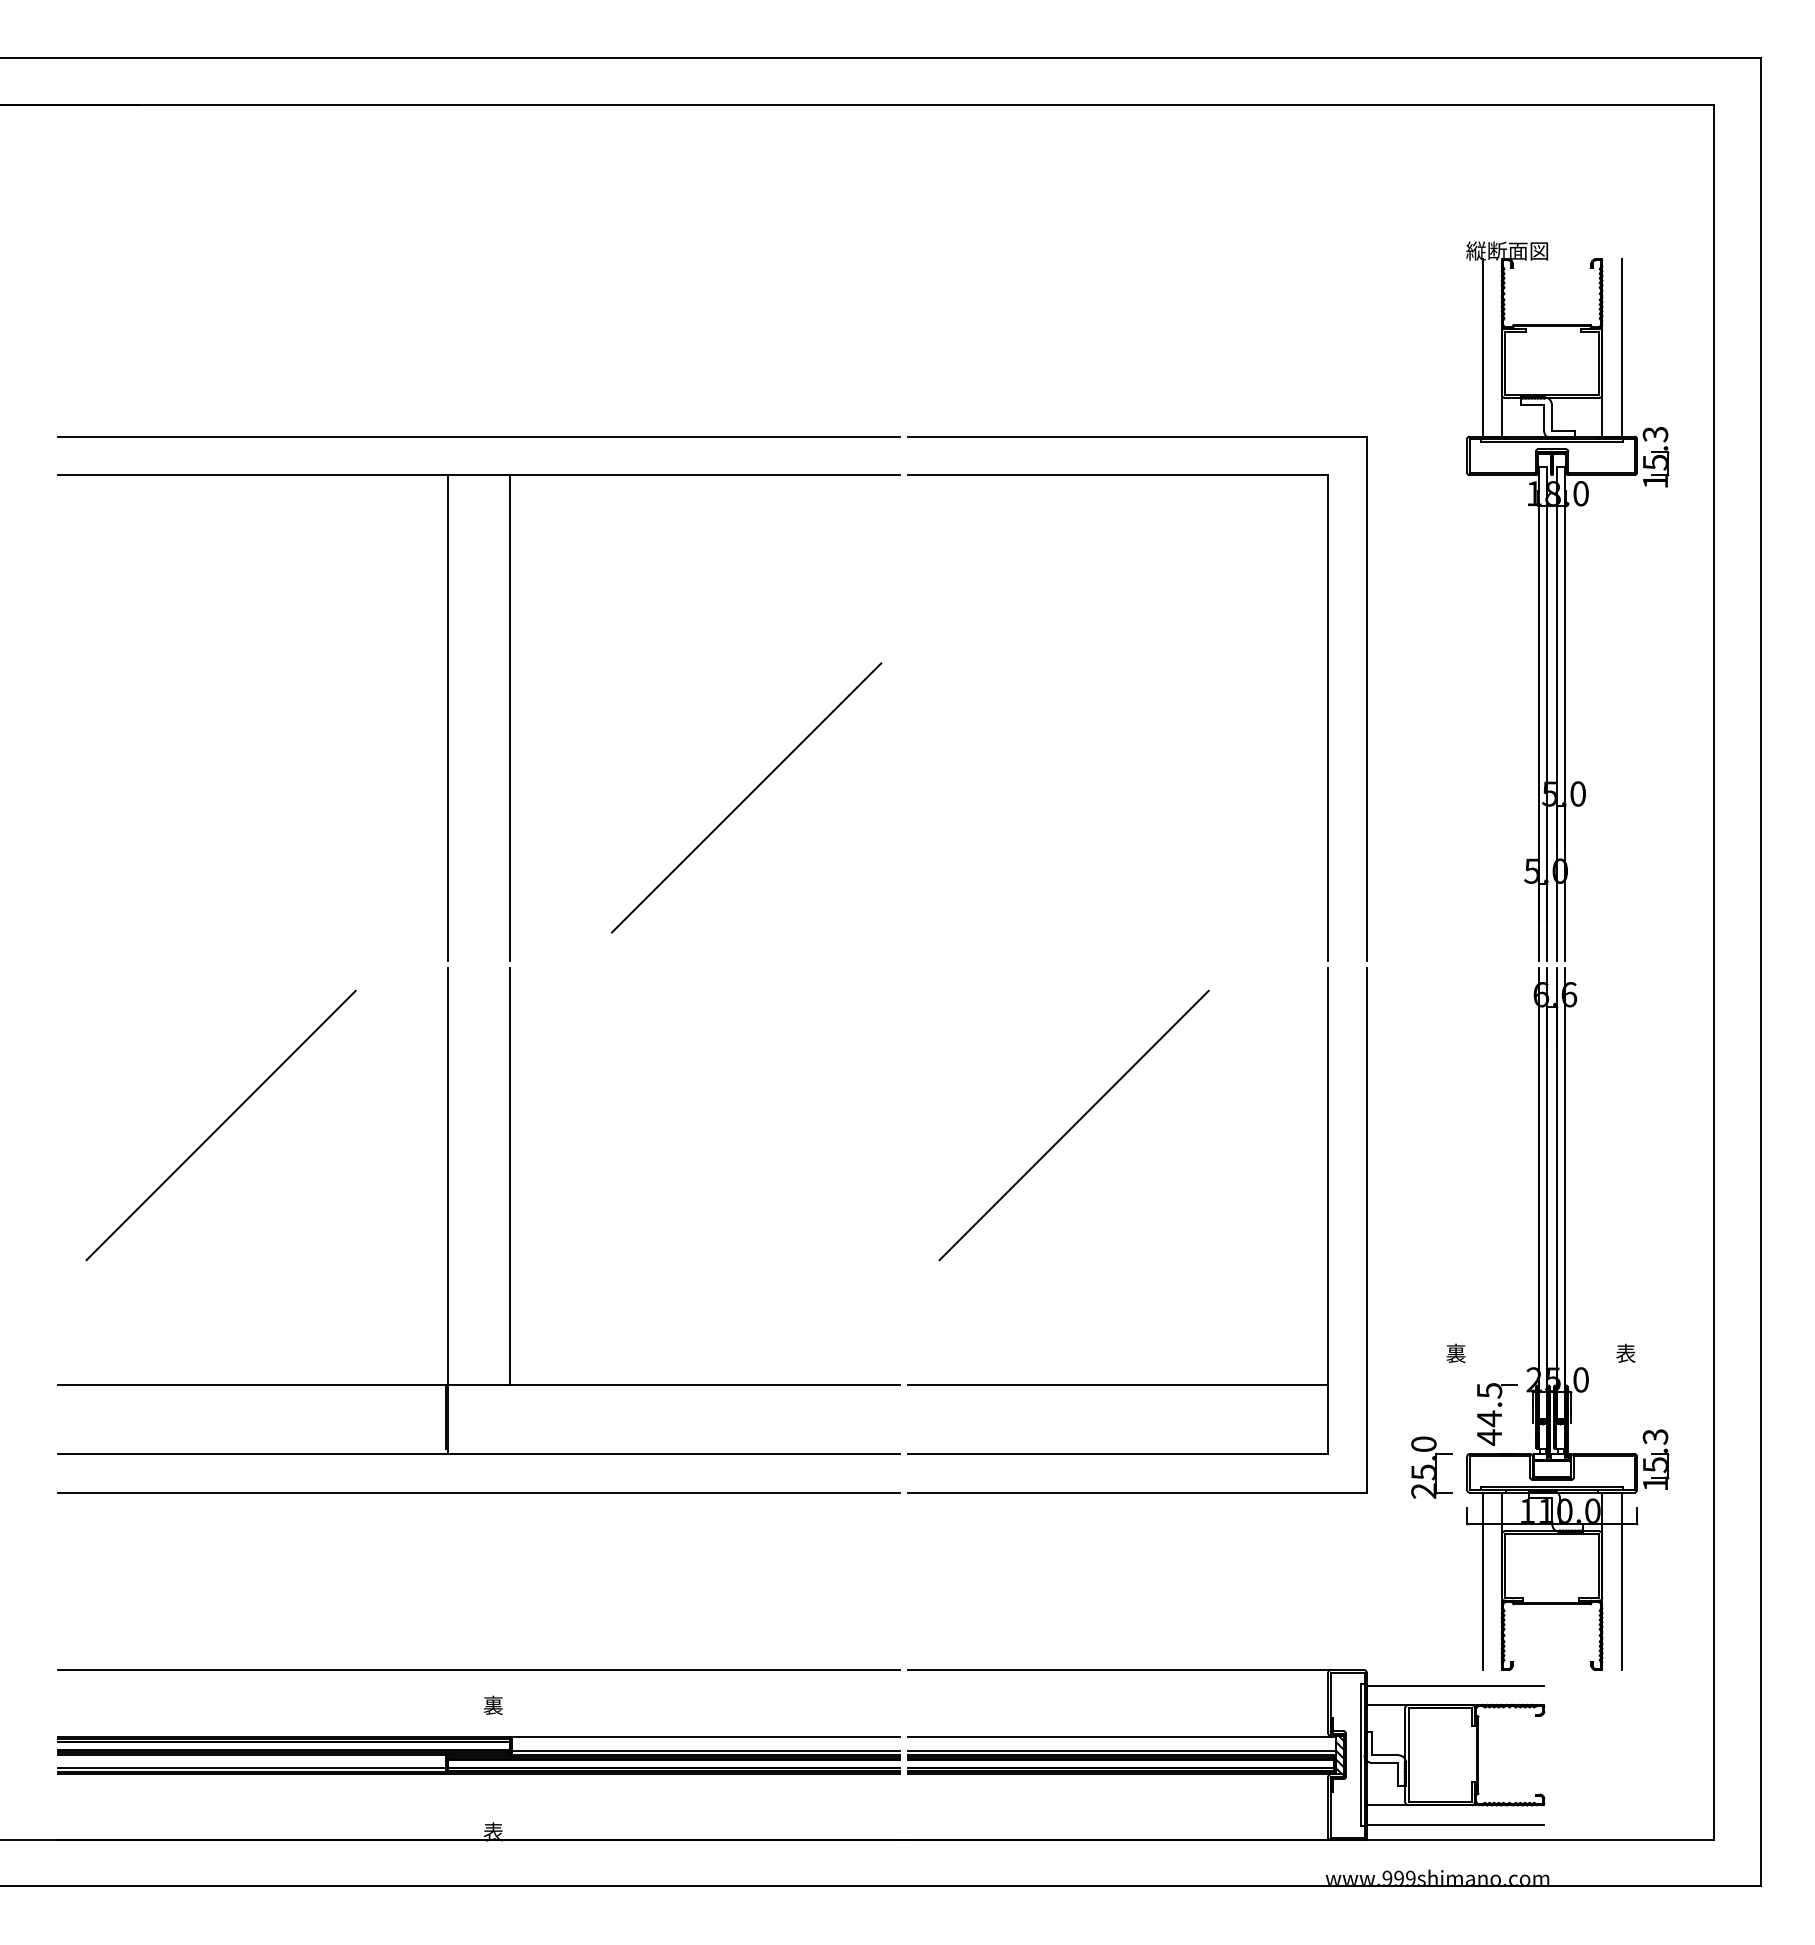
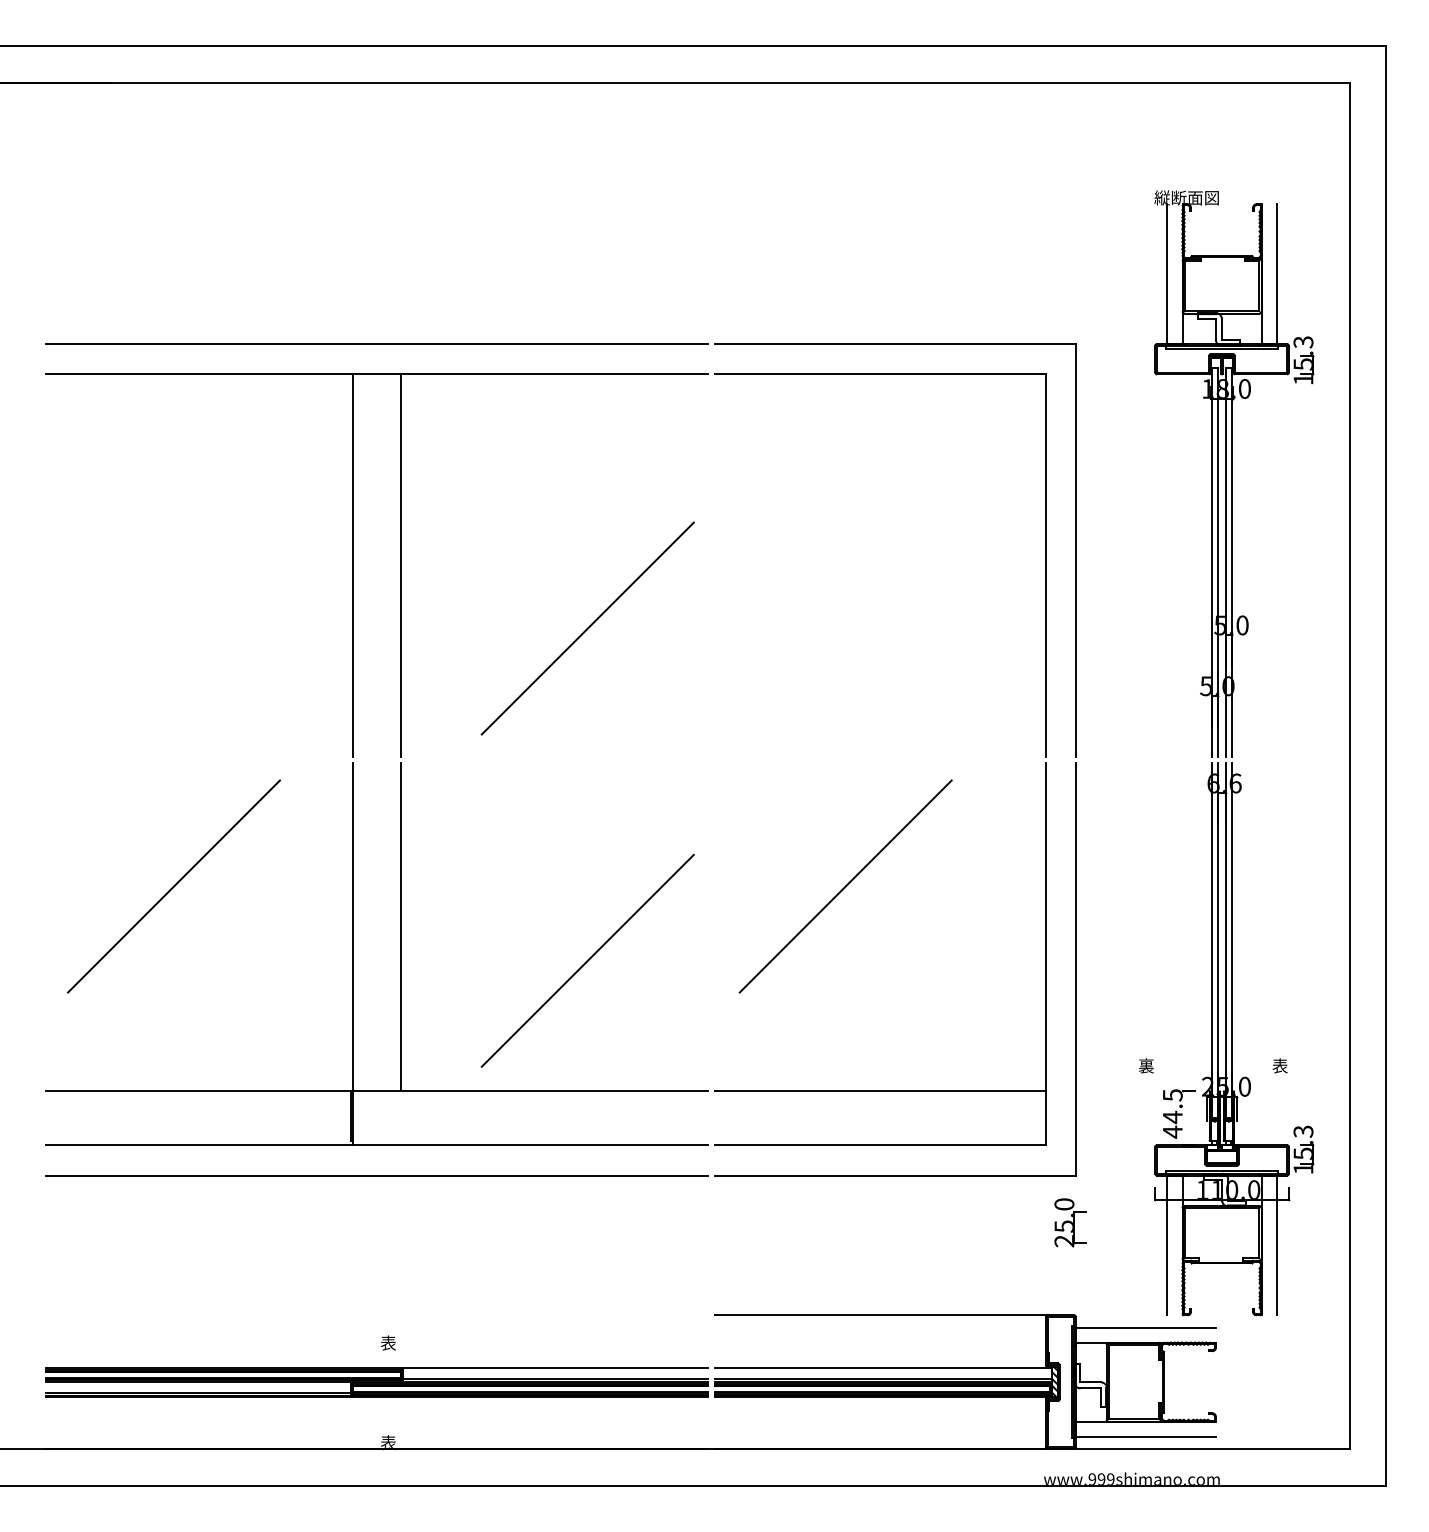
line: (746, 1219) -> (587, 960), added
part: (1431, 1467) -> (1070, 1222), moved
line: (478, 1670) -> (376, 1315), removed
text: (492, 1705) -> (387, 1343), 裏 -> 表

